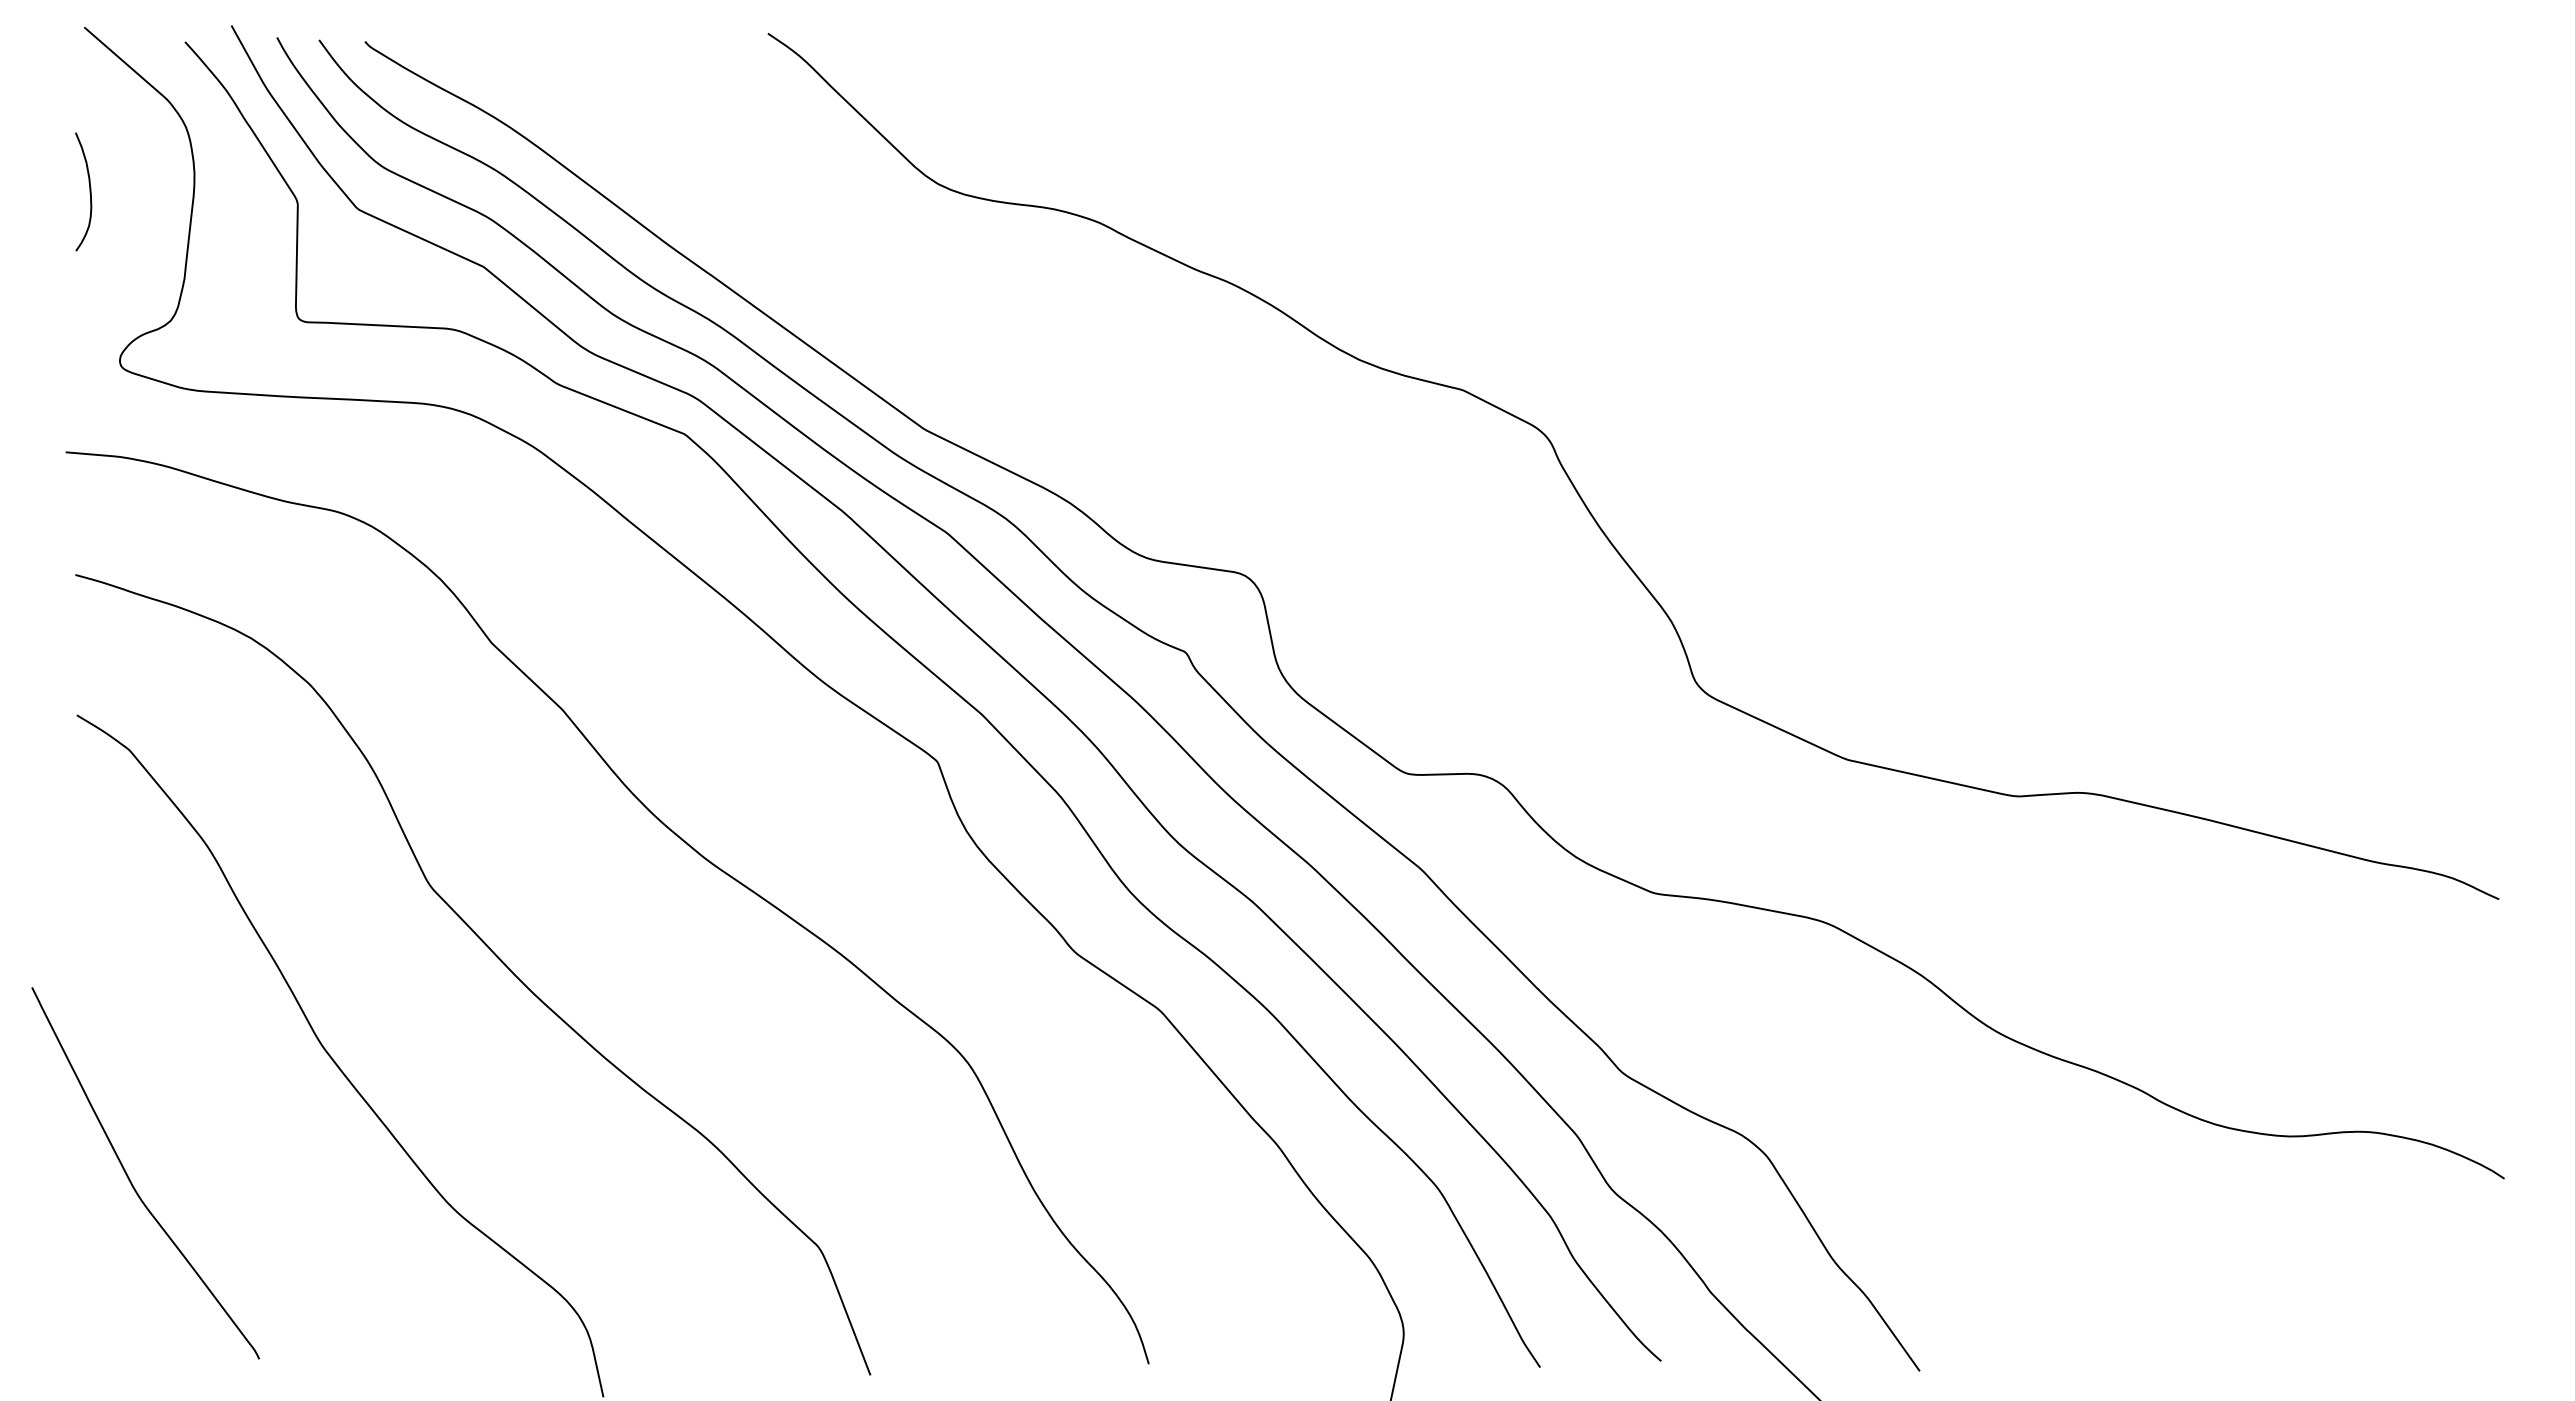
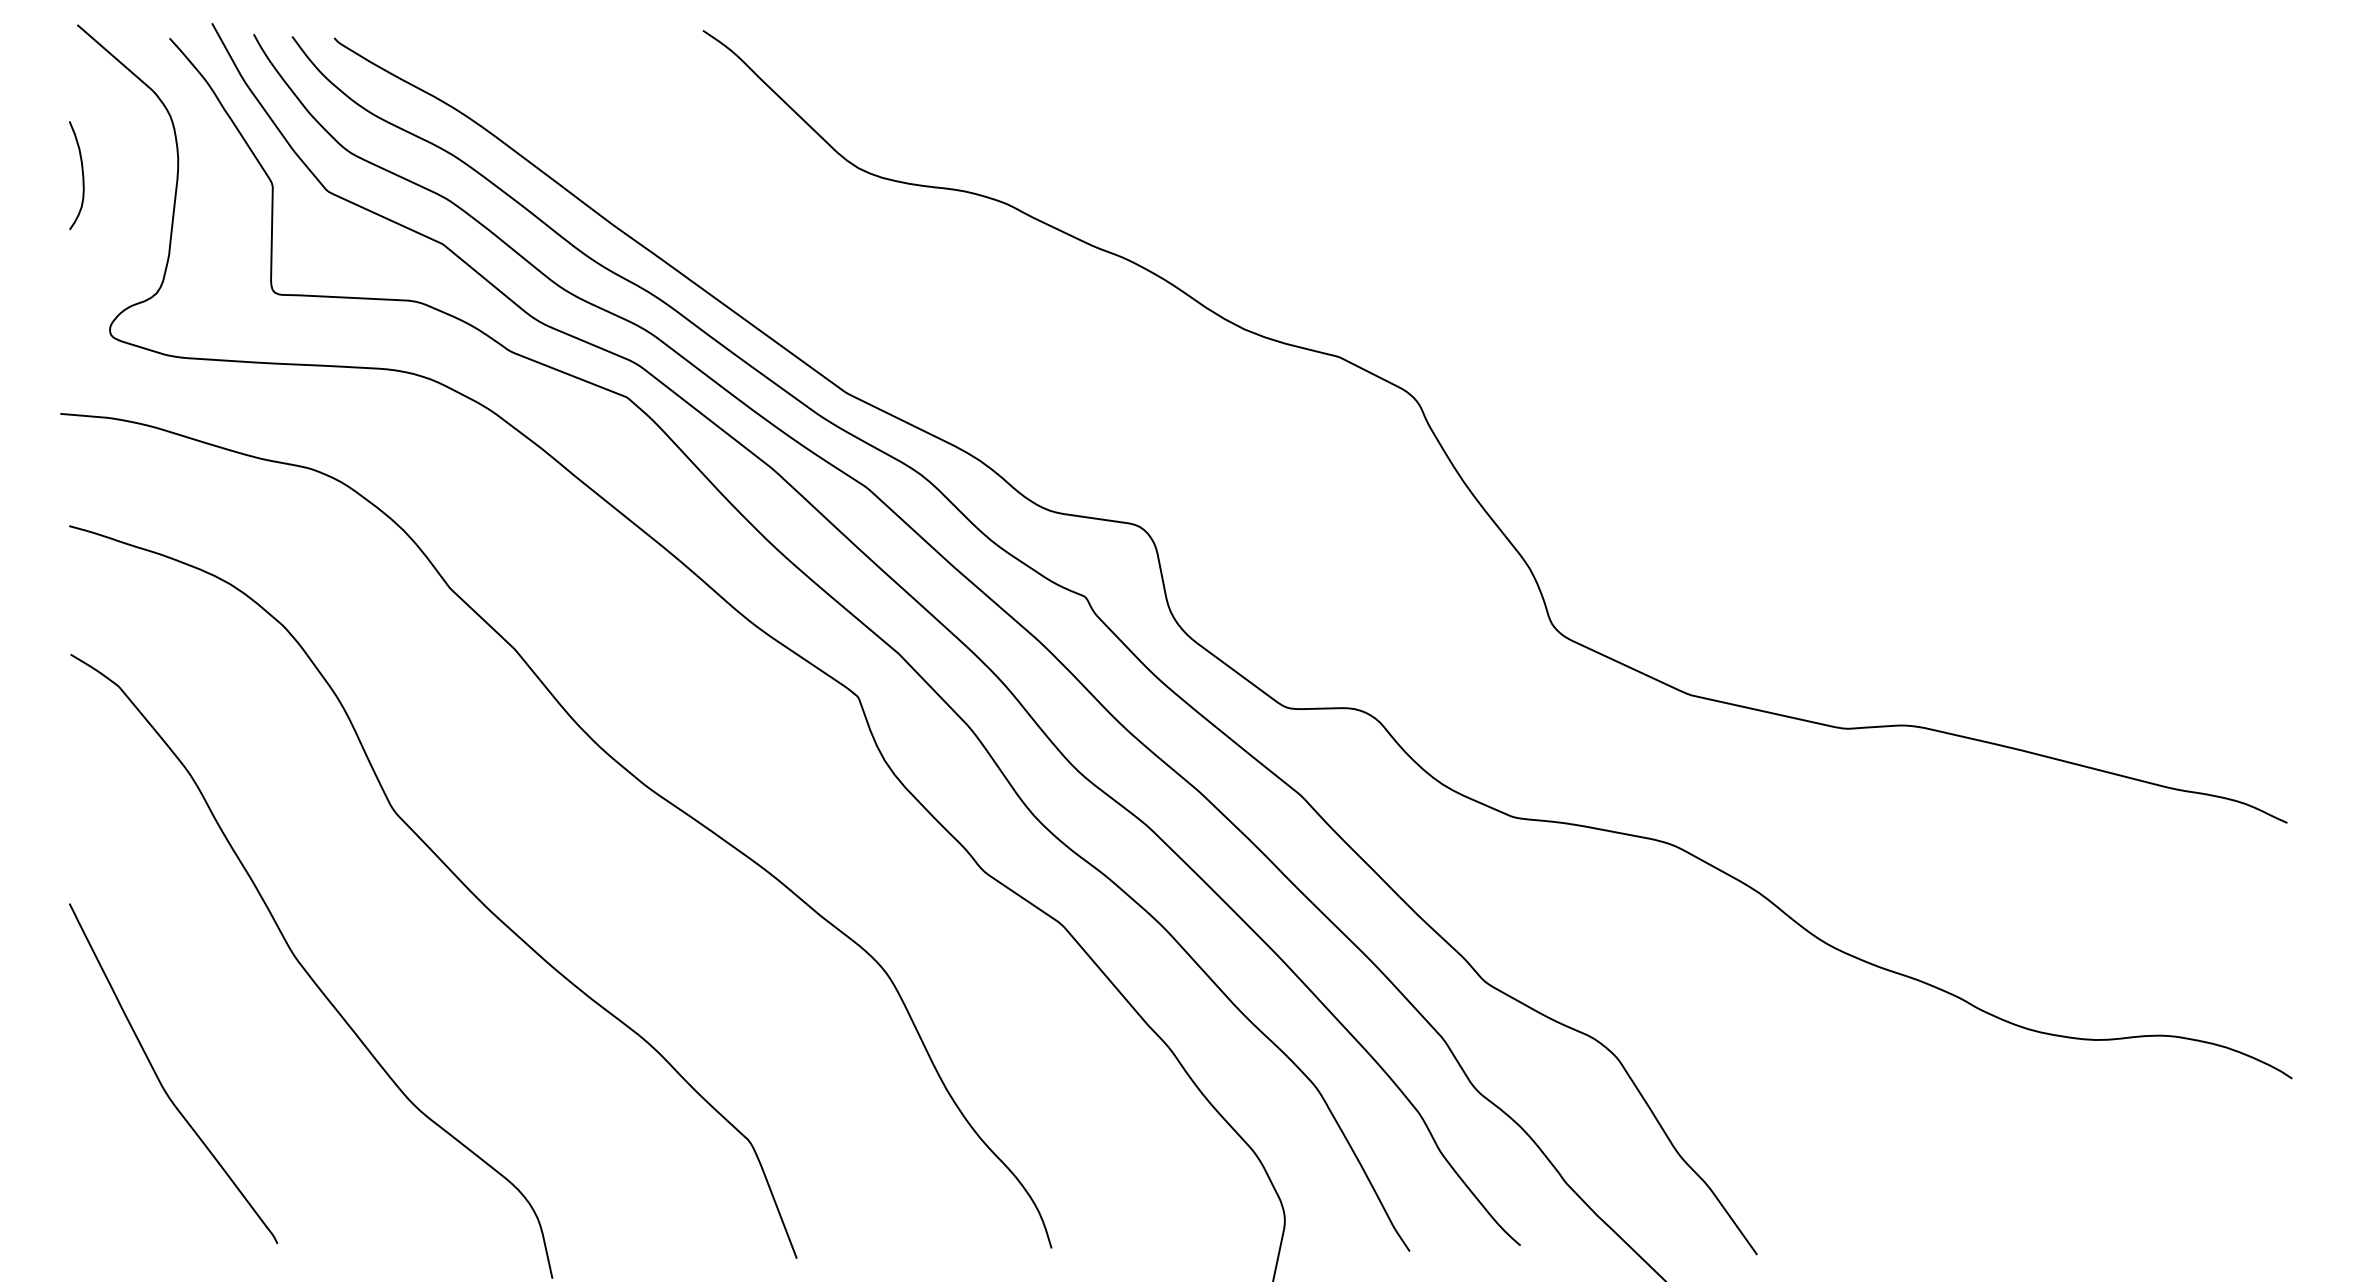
curve: (131, 1180) -> (160, 1080), moved

